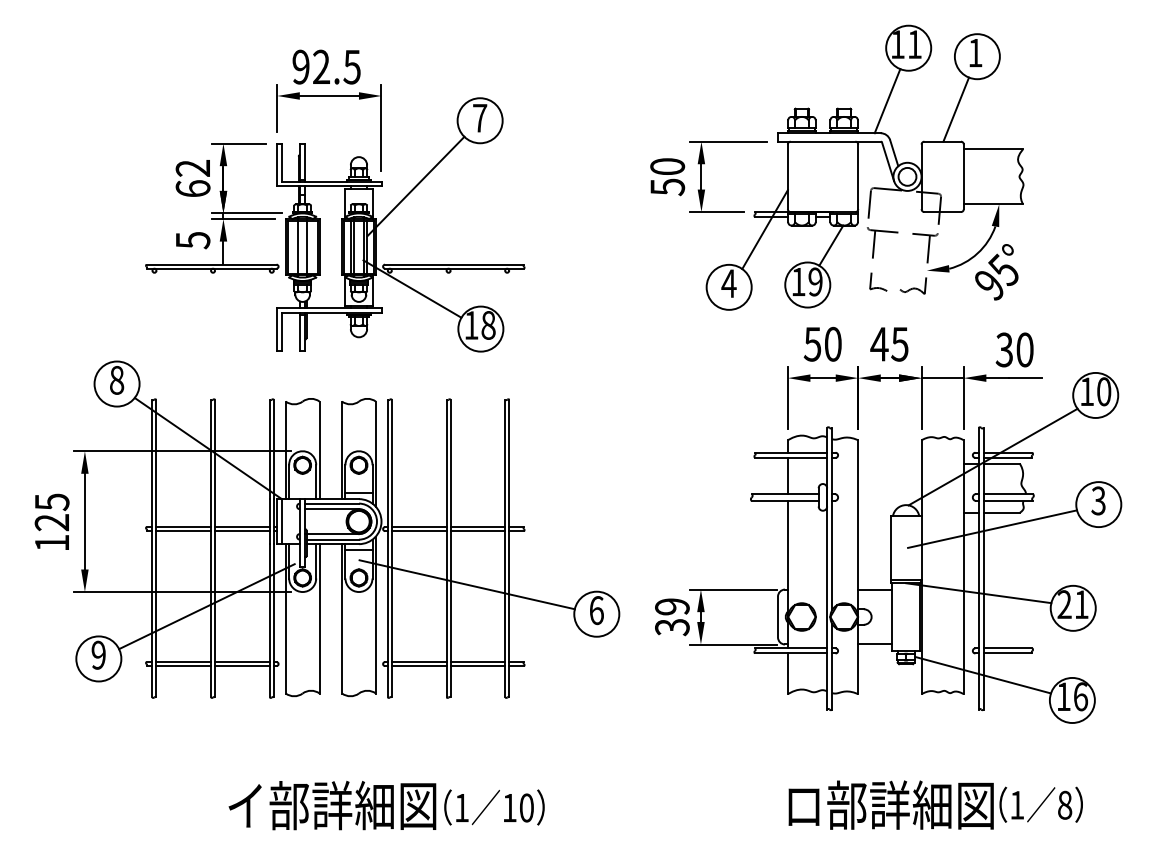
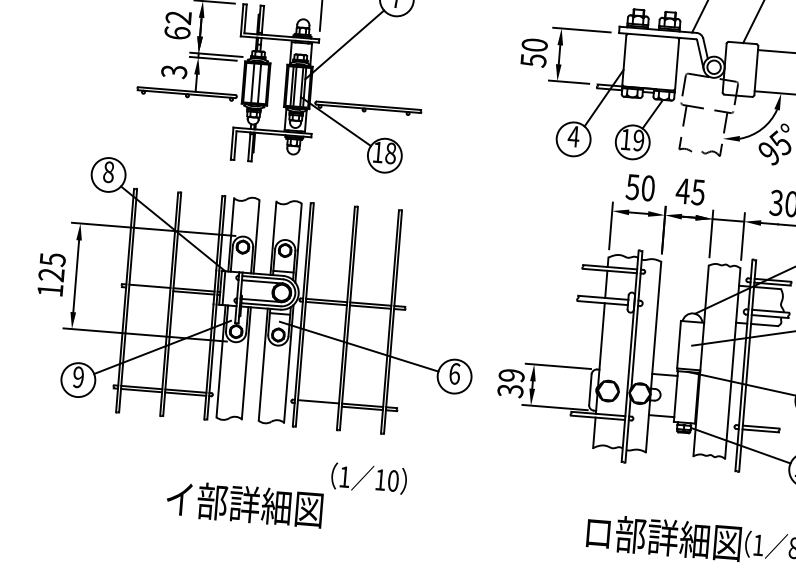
text: (192, 240) -> (173, 71), 5 -> 3
line: (183, 531) -> (149, 289), removed
line: (418, 666) -> (317, 405), removed
text: (494, 807) -> (369, 478), moved

